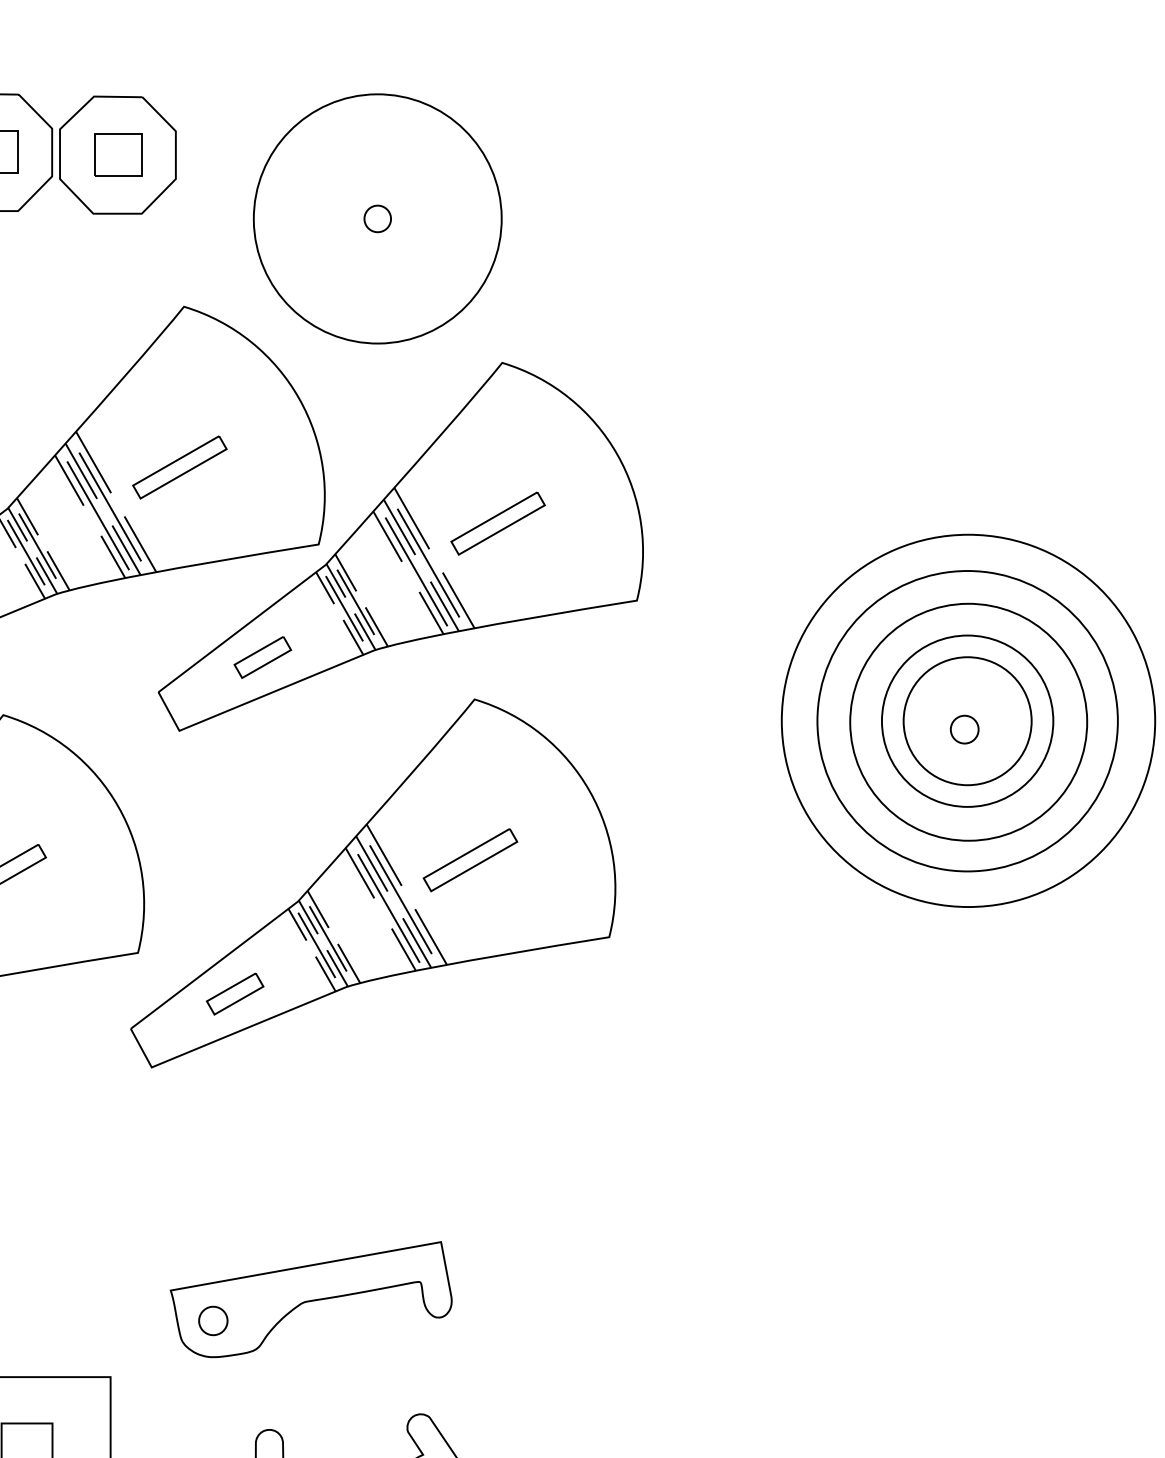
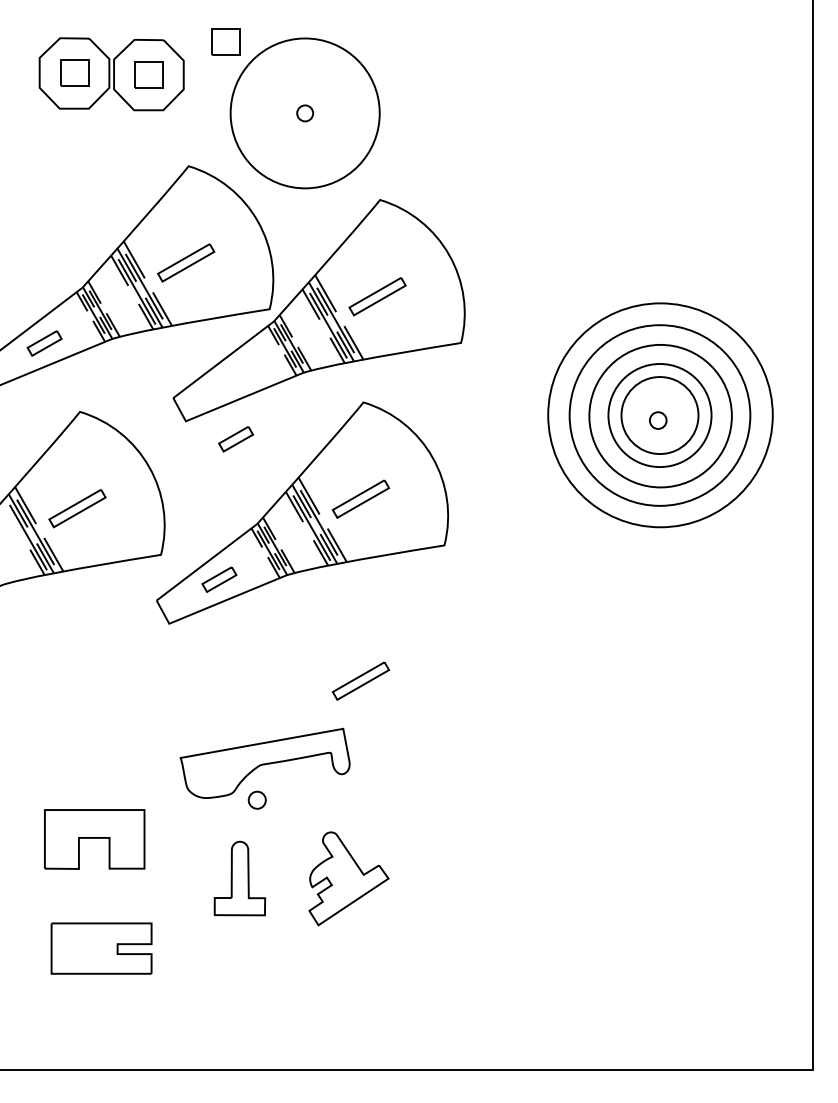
part: (245, 99) -> (225, 41), added
part: (261, 657) -> (235, 439), moved
part: (469, 1161) -> (360, 680), added
part: (212, 1319) -> (256, 799), moved

